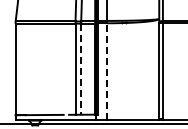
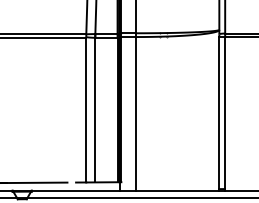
line: (81, 69) -> (95, 110), dashed -> solid
line: (106, 71) -> (135, 113), dashed -> solid

